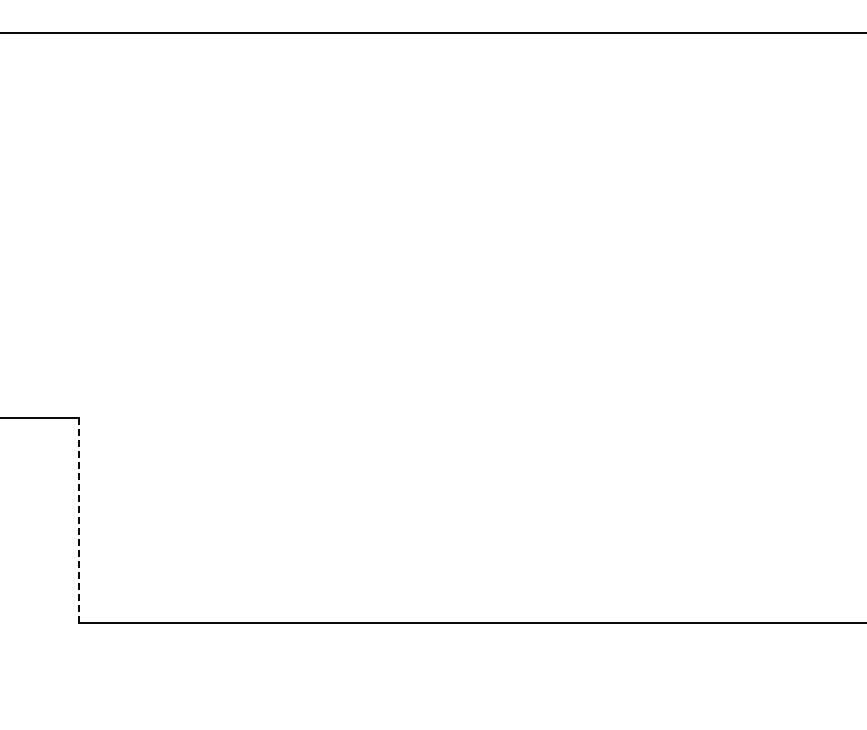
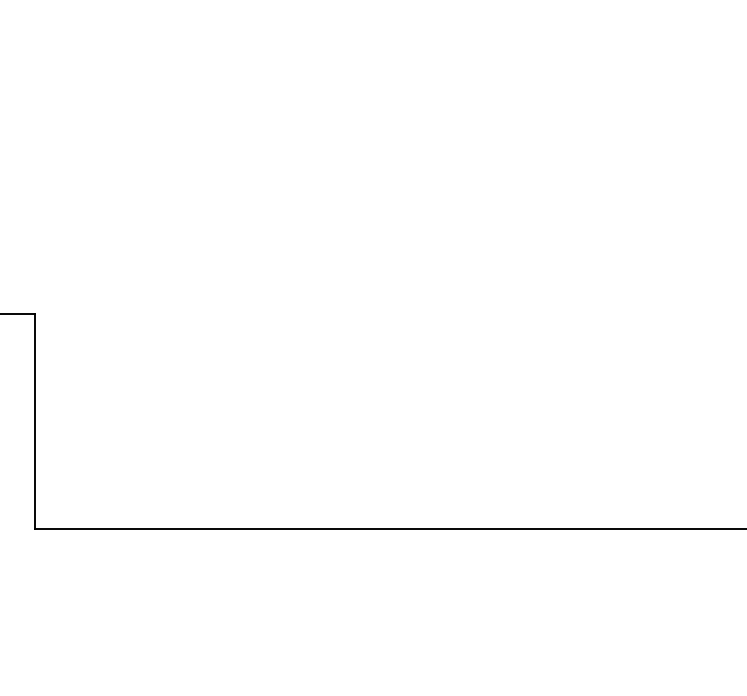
line: (79, 520) -> (35, 421), dashed -> solid

